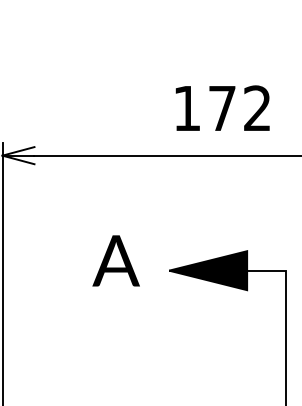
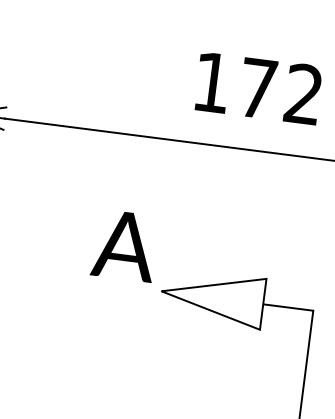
text: (115, 260) -> (124, 245), moved
fill: (208, 270) -> (212, 297), removed

